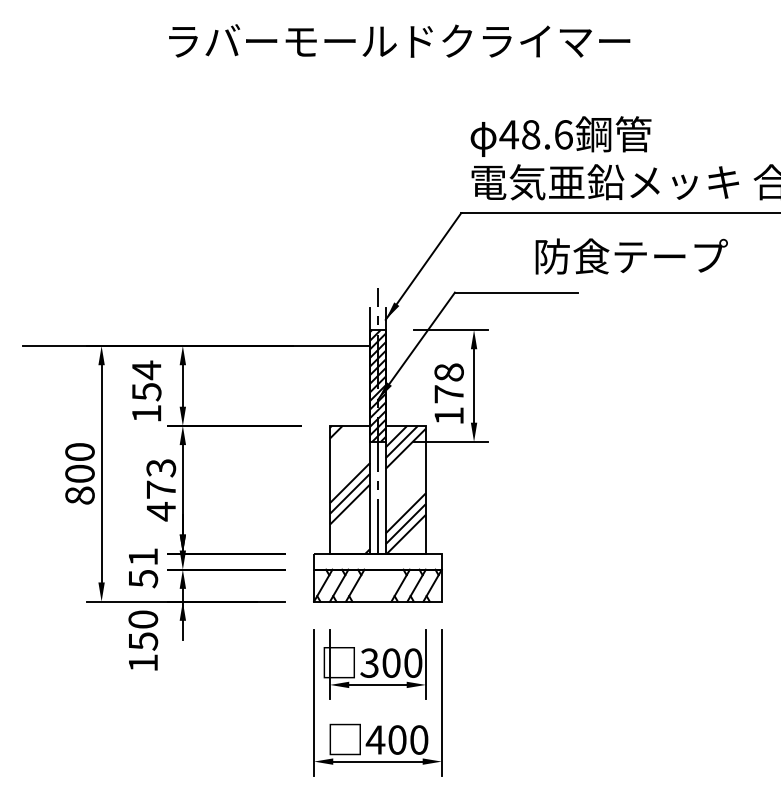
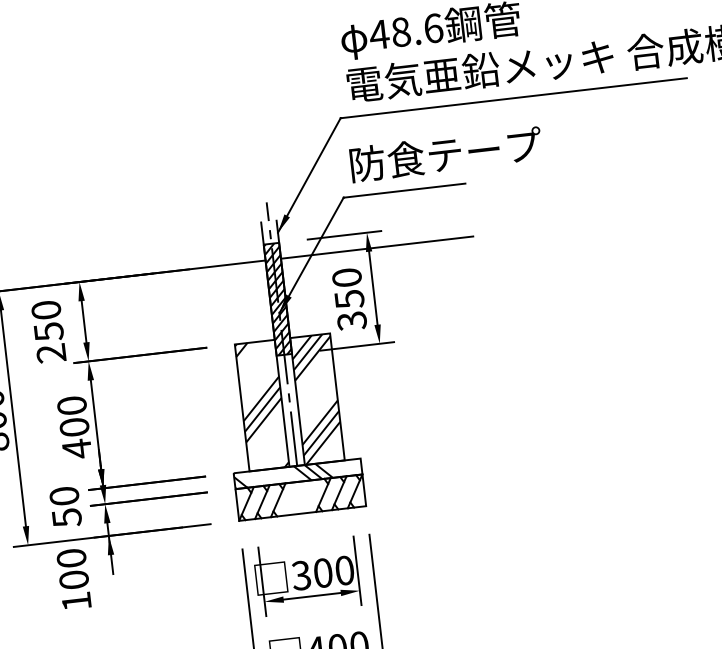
text: (631, 256) -> (445, 154), moved
line: (482, 346) -> (377, 248), added
text: (146, 391) -> (48, 331), 154 -> 250
text: (448, 394) -> (348, 299), 178 -> 350
text: (161, 478) -> (73, 416), 473 -> 400
text: (143, 556) -> (64, 495), 51 -> 50
hatch: (363, 561) -> (283, 475), added
text: (143, 641) -> (74, 580), 150 -> 100

